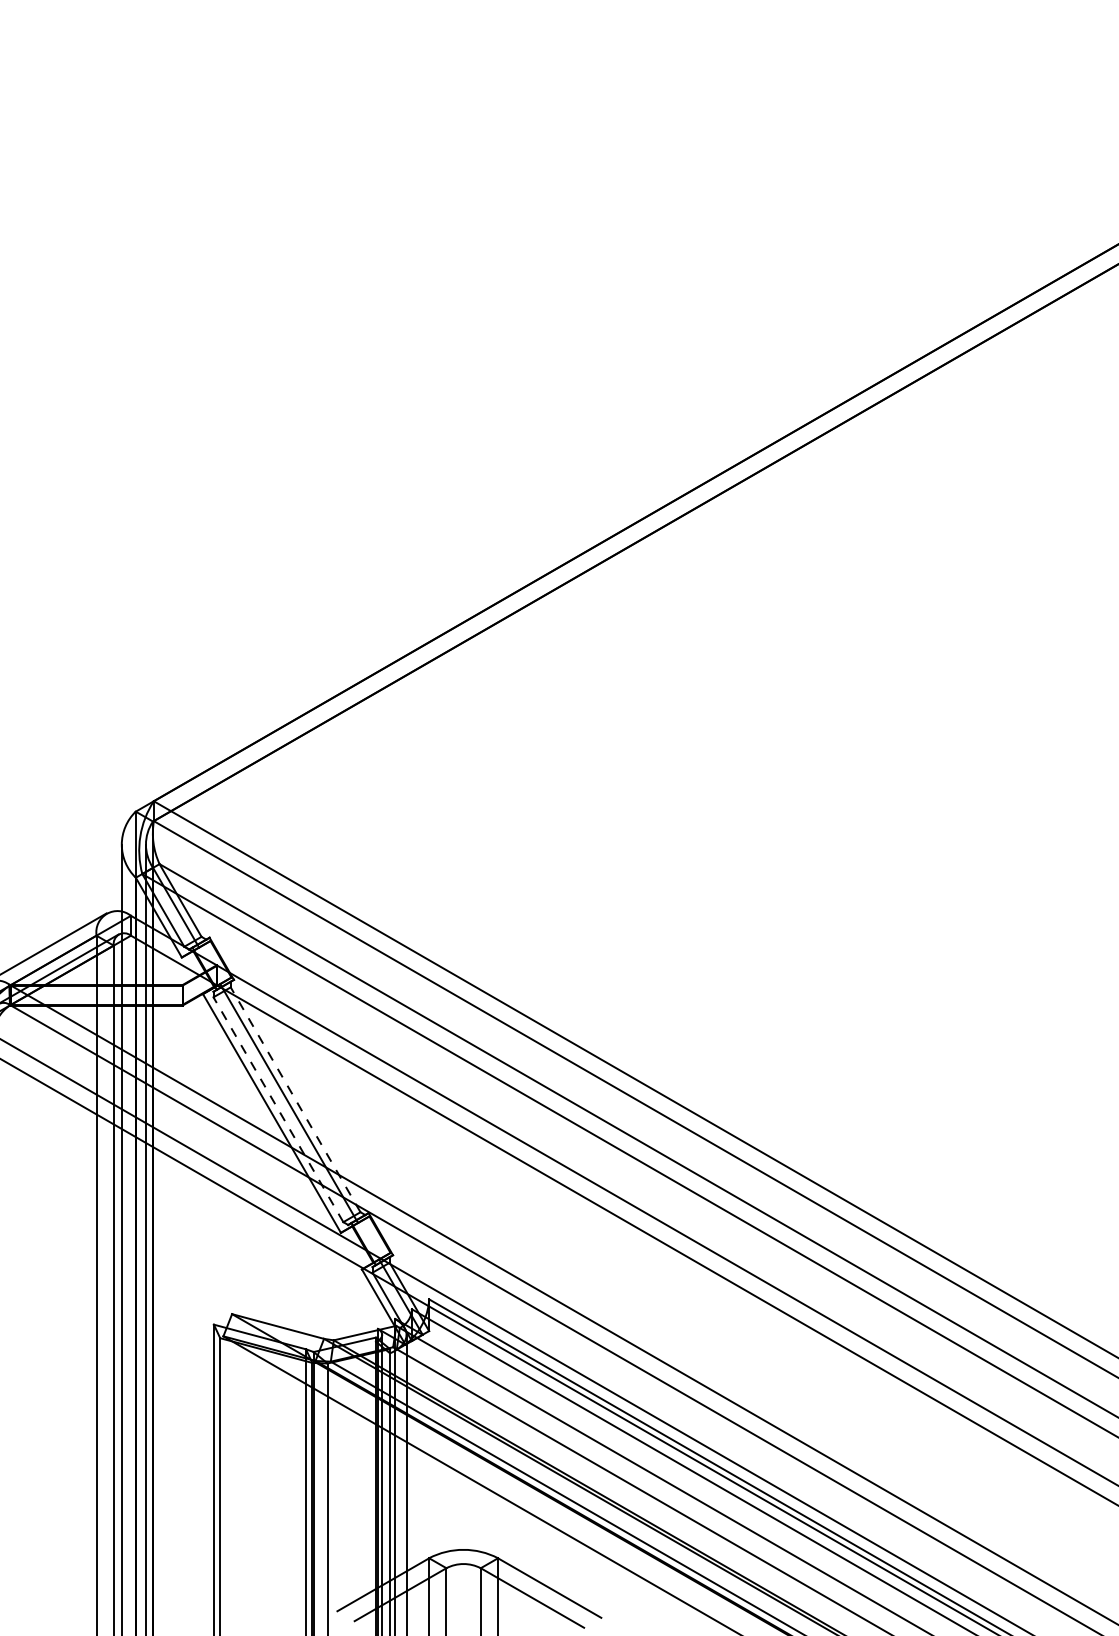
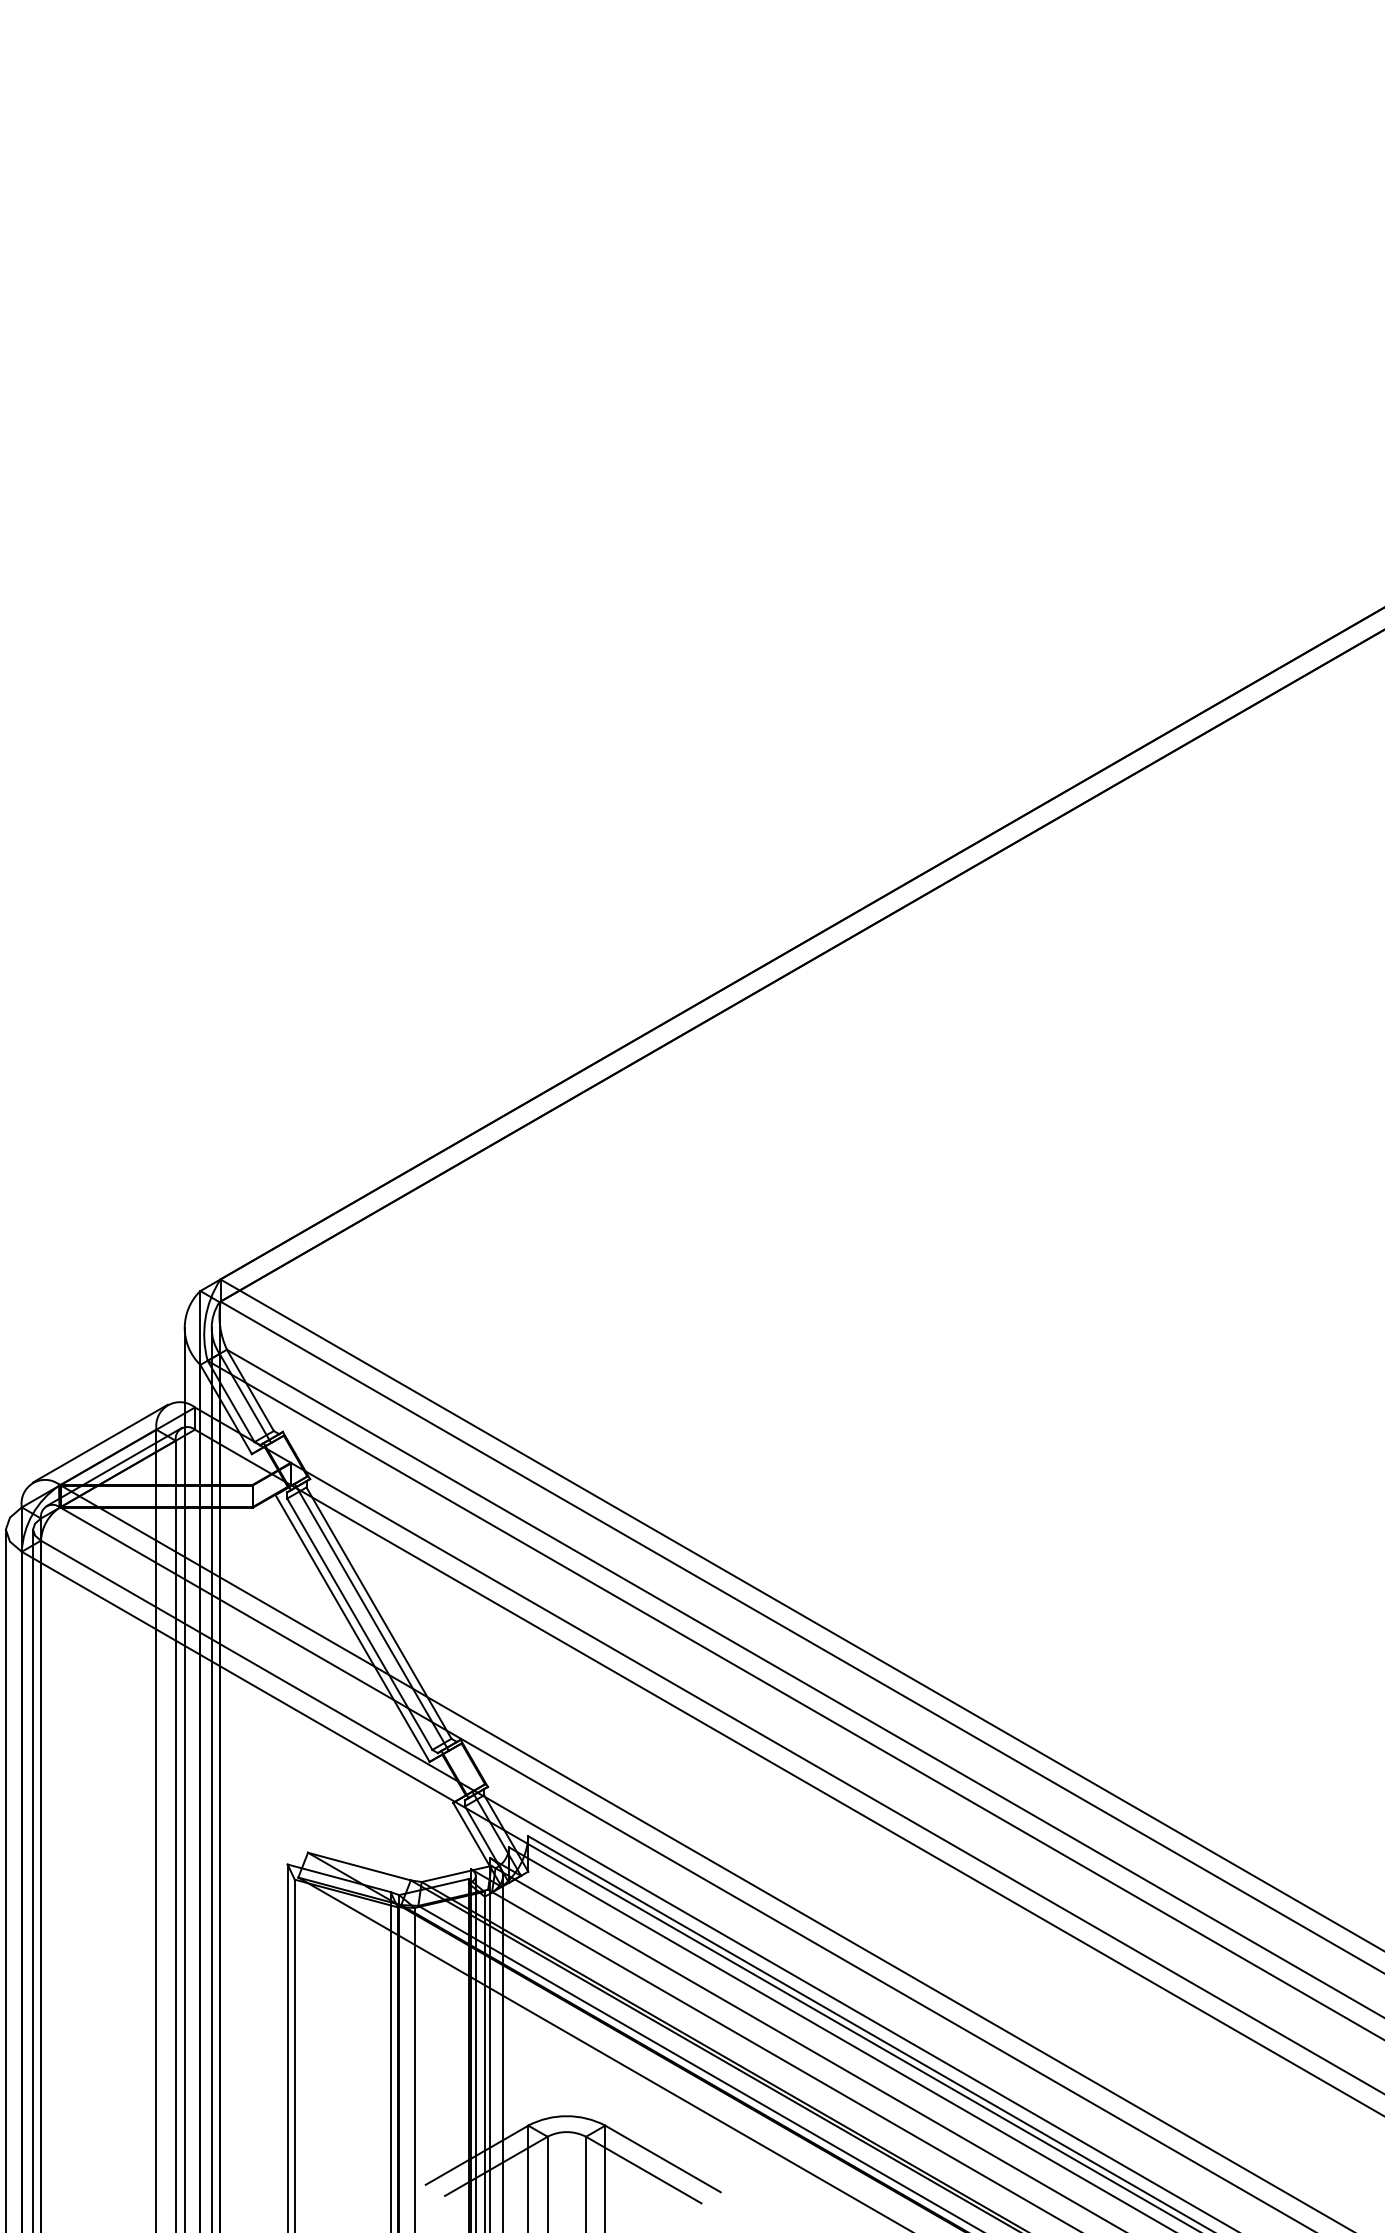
line: (295, 1099) -> (378, 1612), dashed -> solid
line: (278, 1109) -> (359, 1623), dashed -> solid

